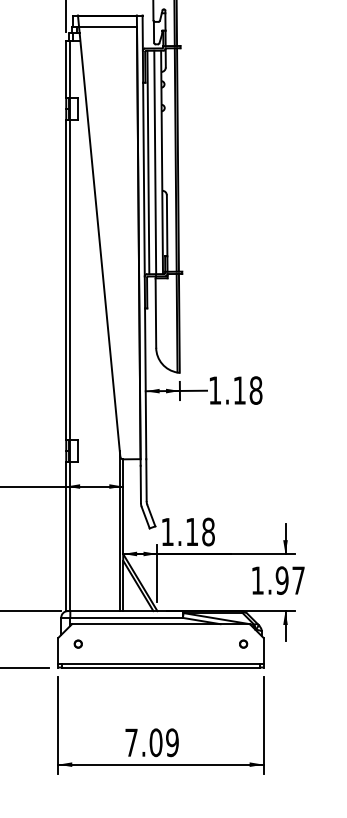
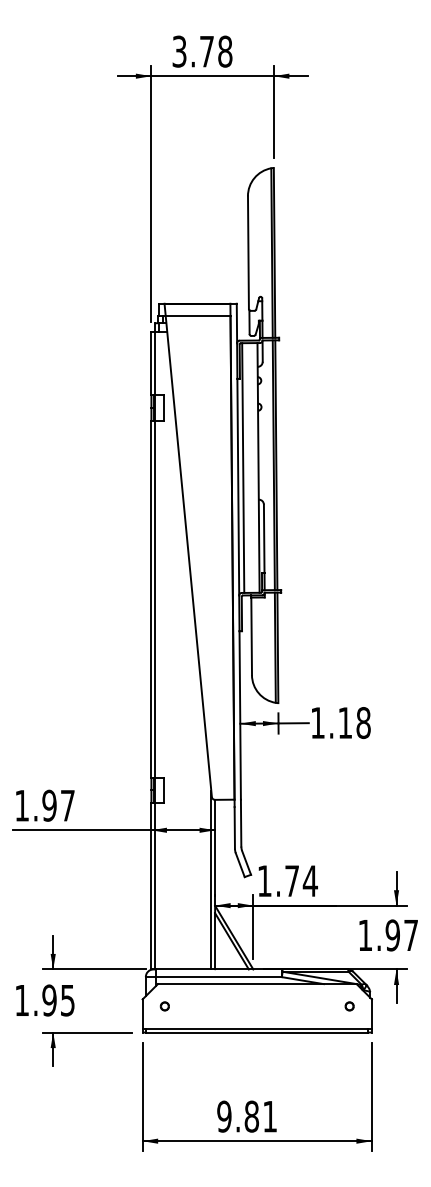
line: (154, 162) -> (250, 467), removed
text: (200, 532) -> (301, 881), 1.18 -> 1.74
text: (152, 742) -> (247, 1116), 7.09 -> 9.81

